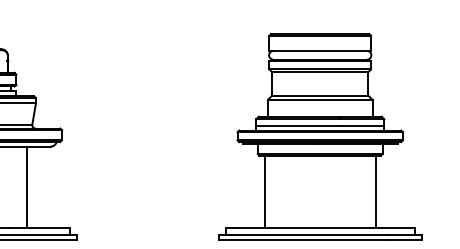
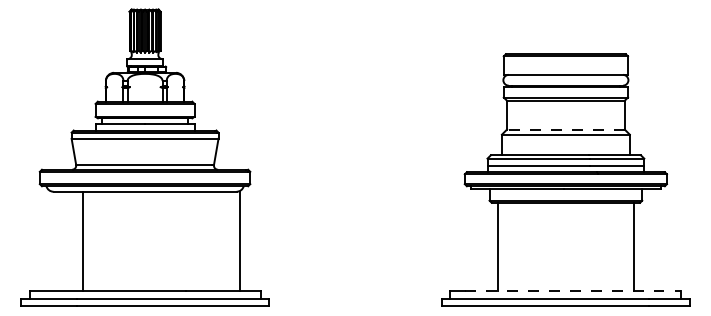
line: (319, 95) -> (565, 129), solid -> dashed
line: (26, 187) -> (239, 241), moved
line: (326, 228) -> (573, 291), solid -> dashed

